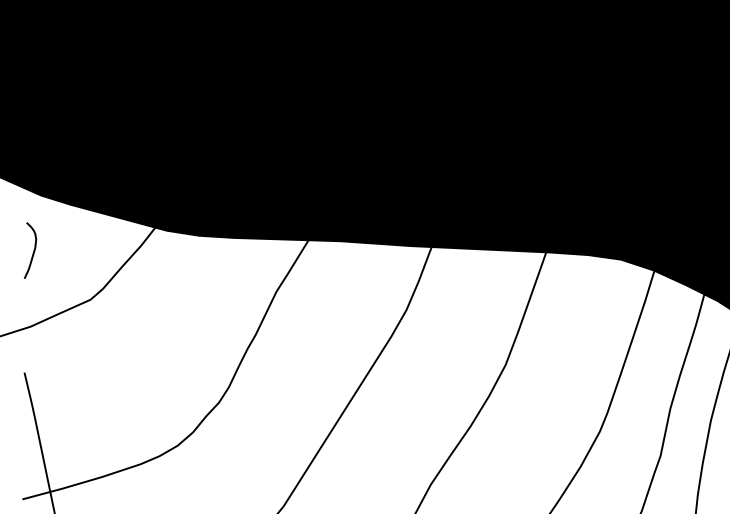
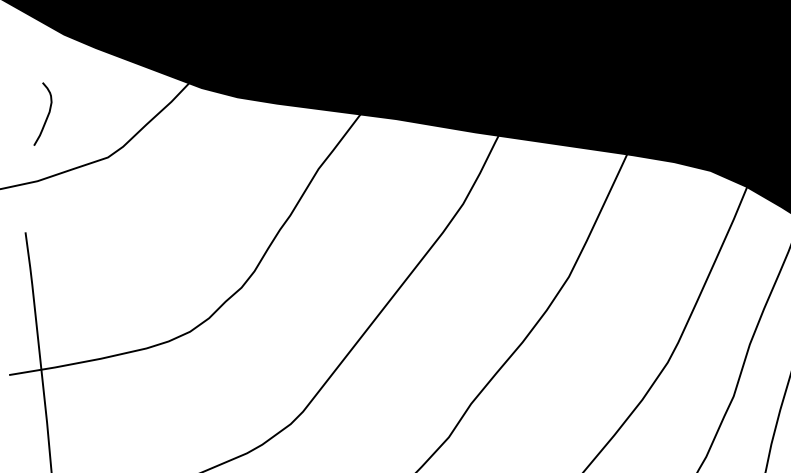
curve: (33, 250) -> (47, 114), moved

